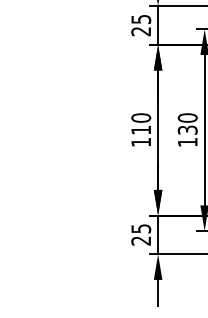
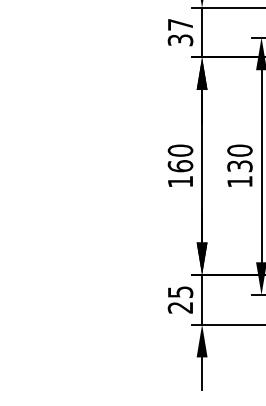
text: (141, 25) -> (180, 32), 25 -> 37
text: (141, 129) -> (180, 165), 110 -> 160

